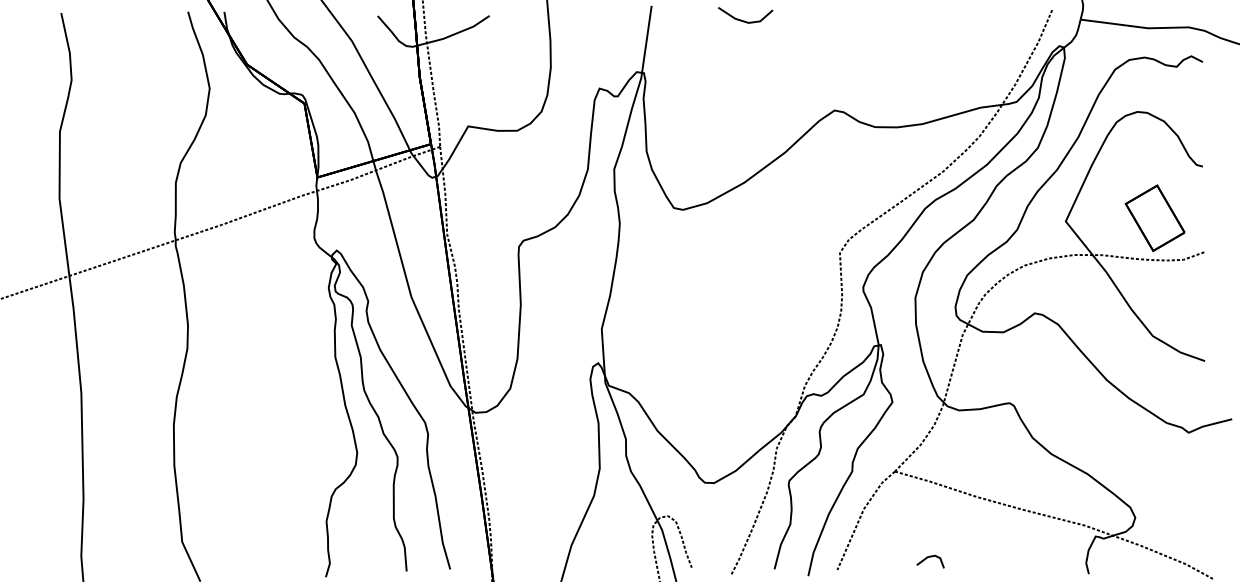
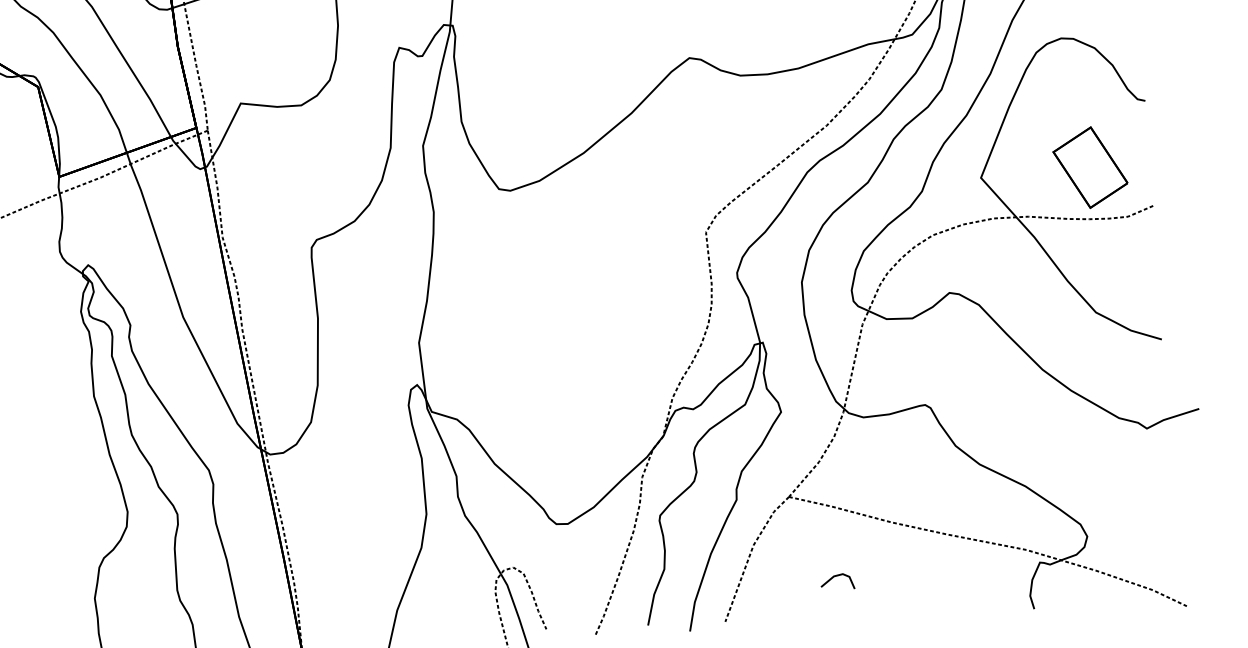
line: (930, 557) -> (837, 576), moved

